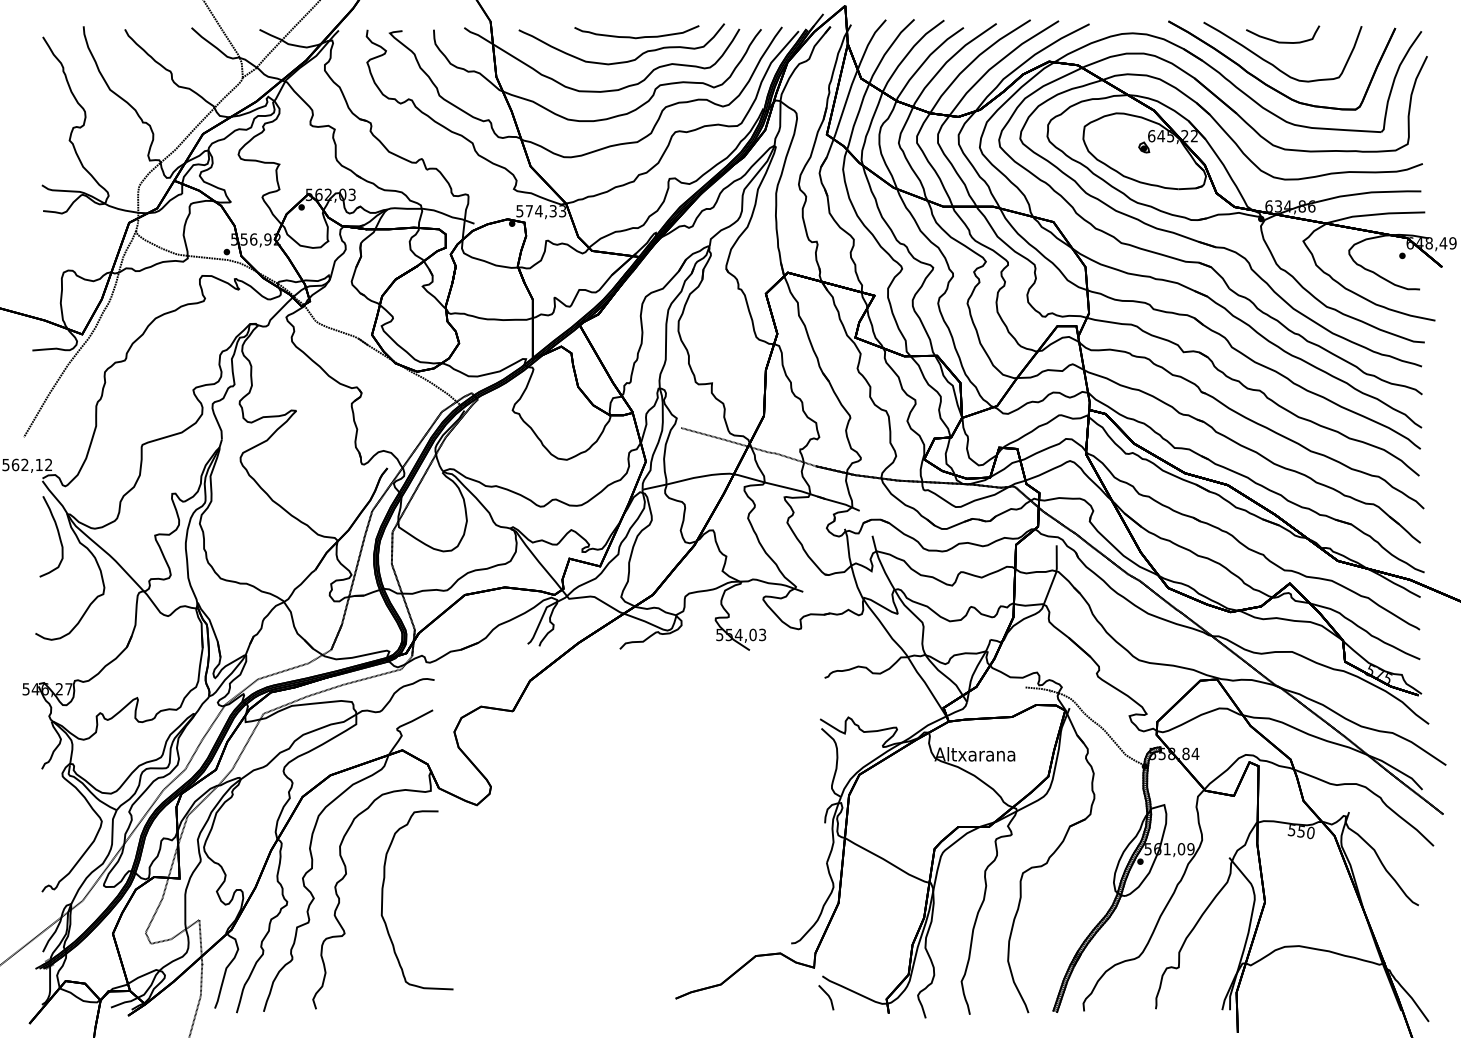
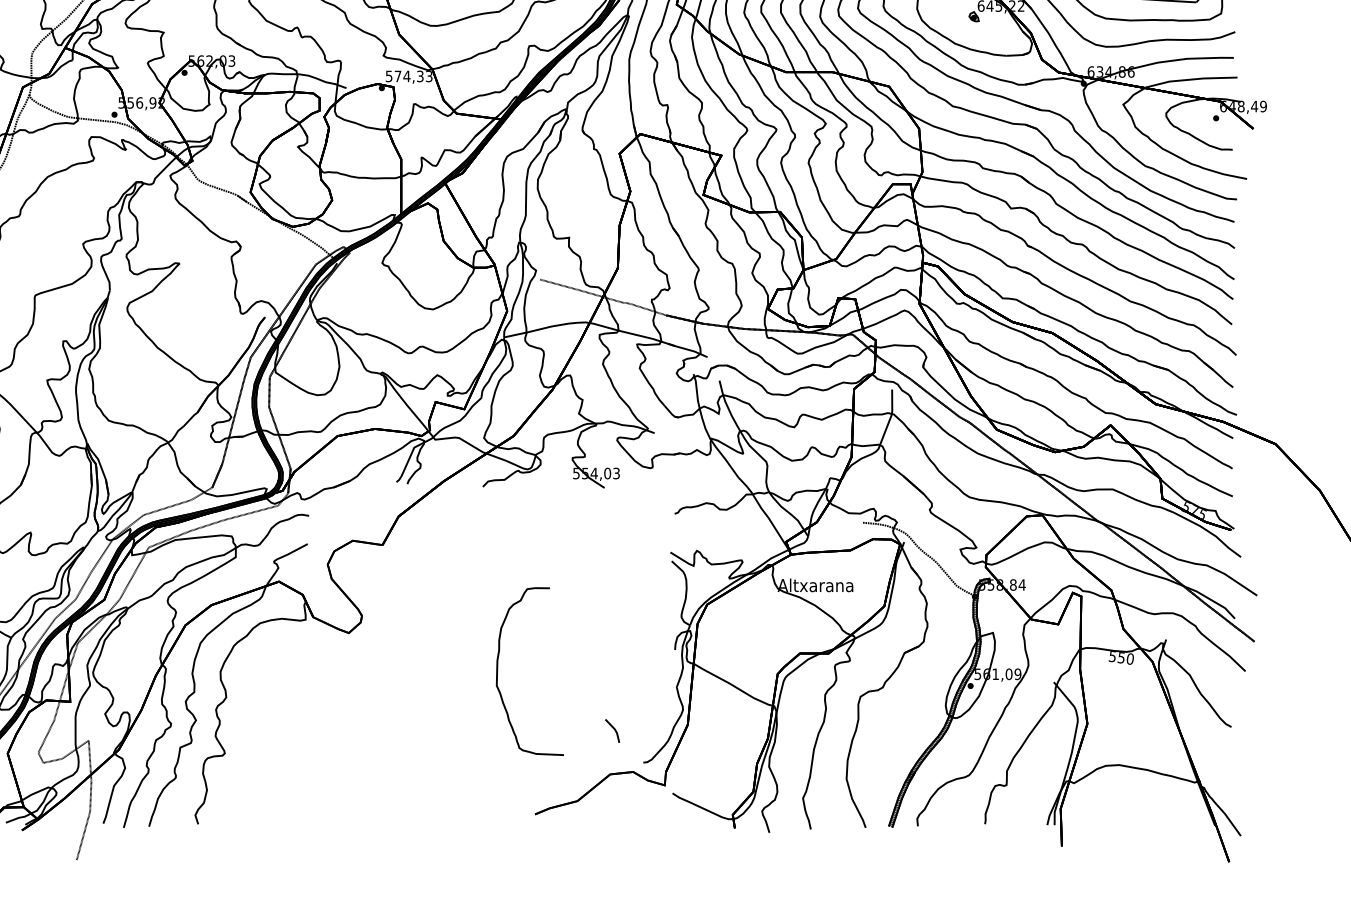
curve: (383, 900) -> (498, 671), moved
part: (826, 997) -> (612, 730), moved

